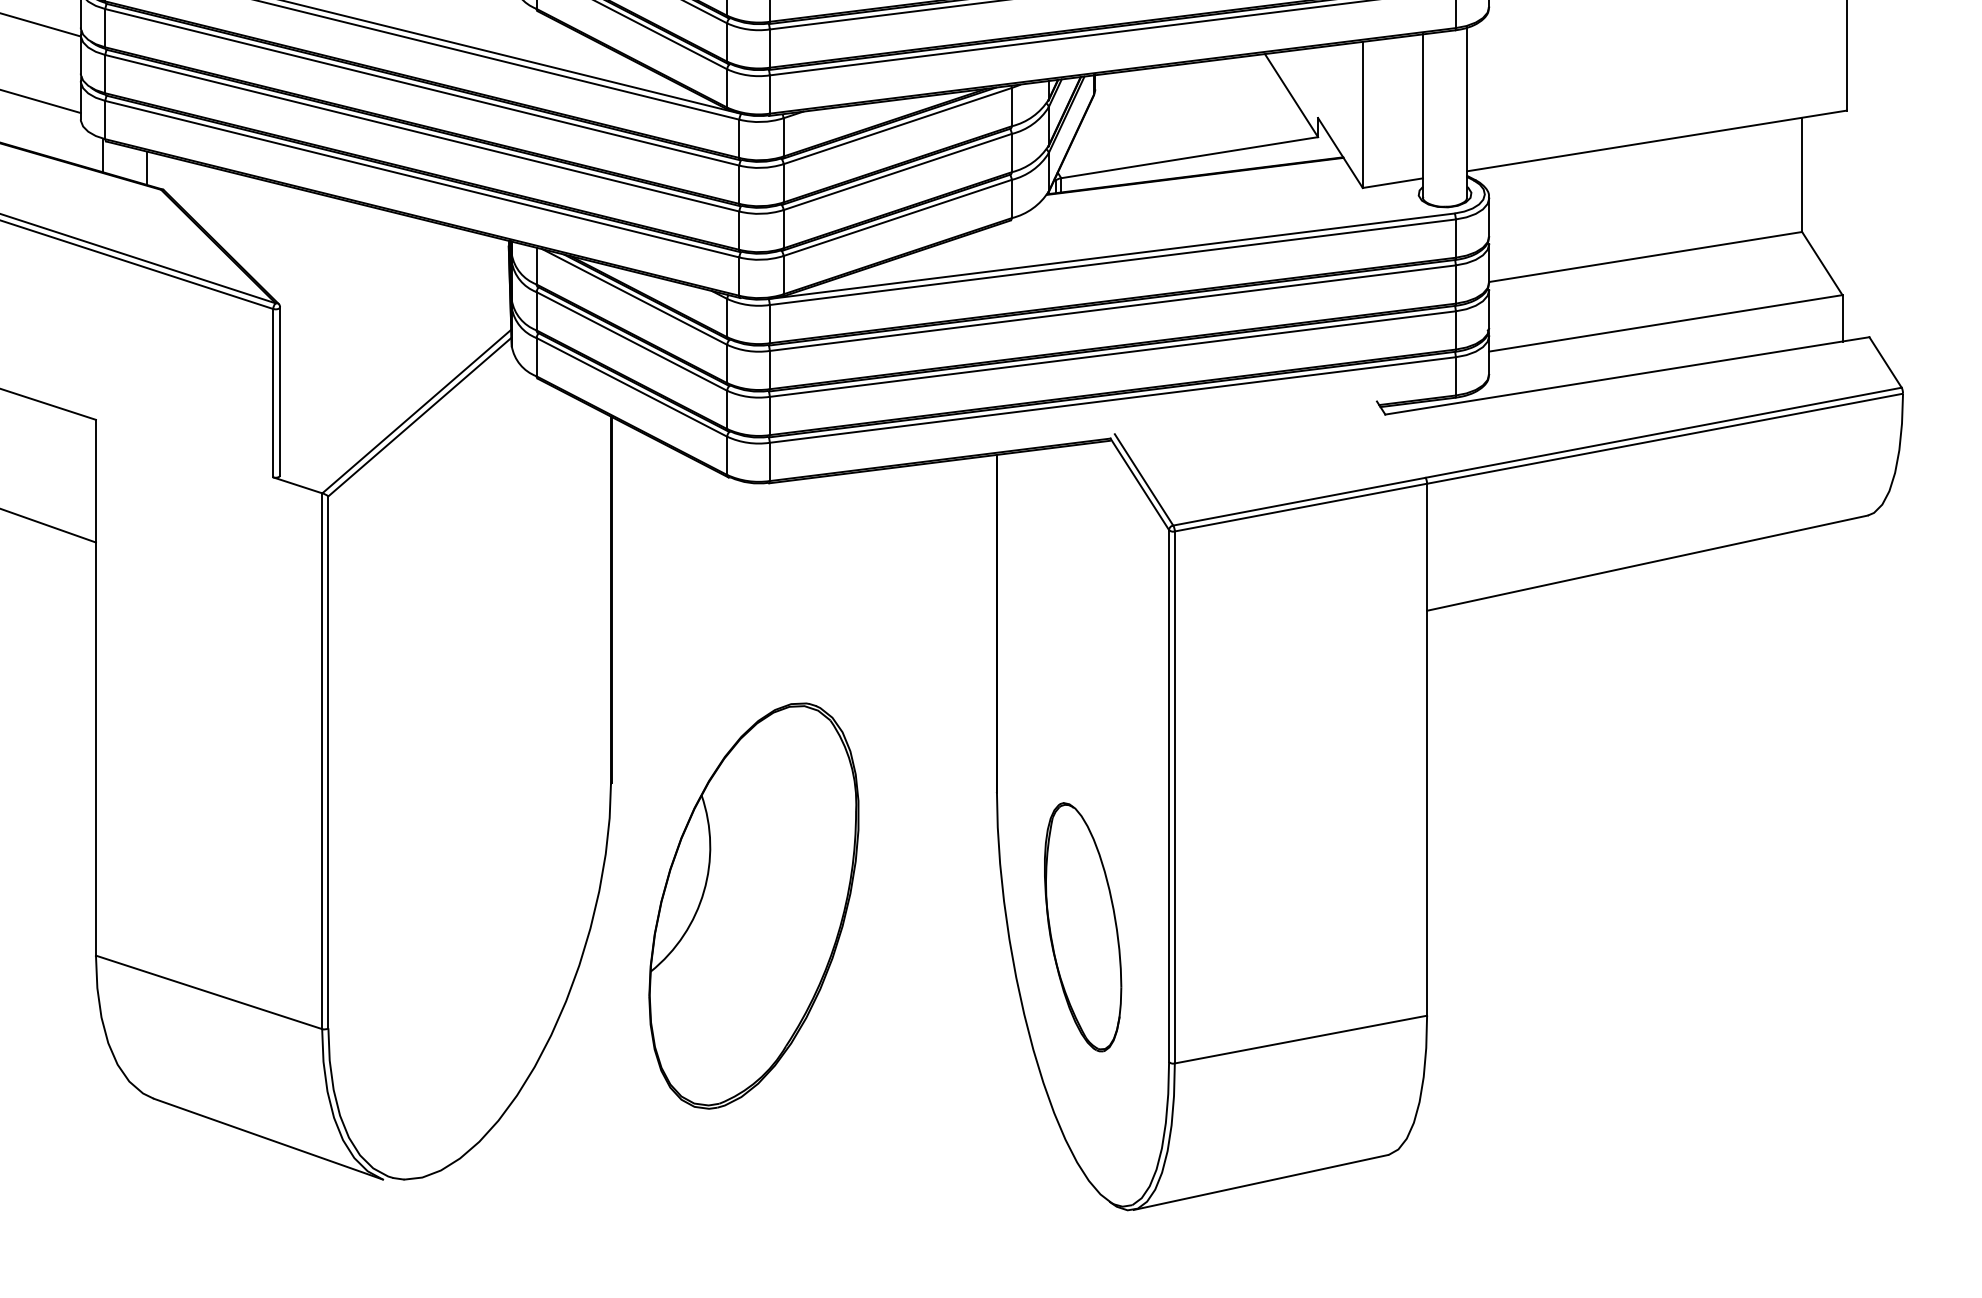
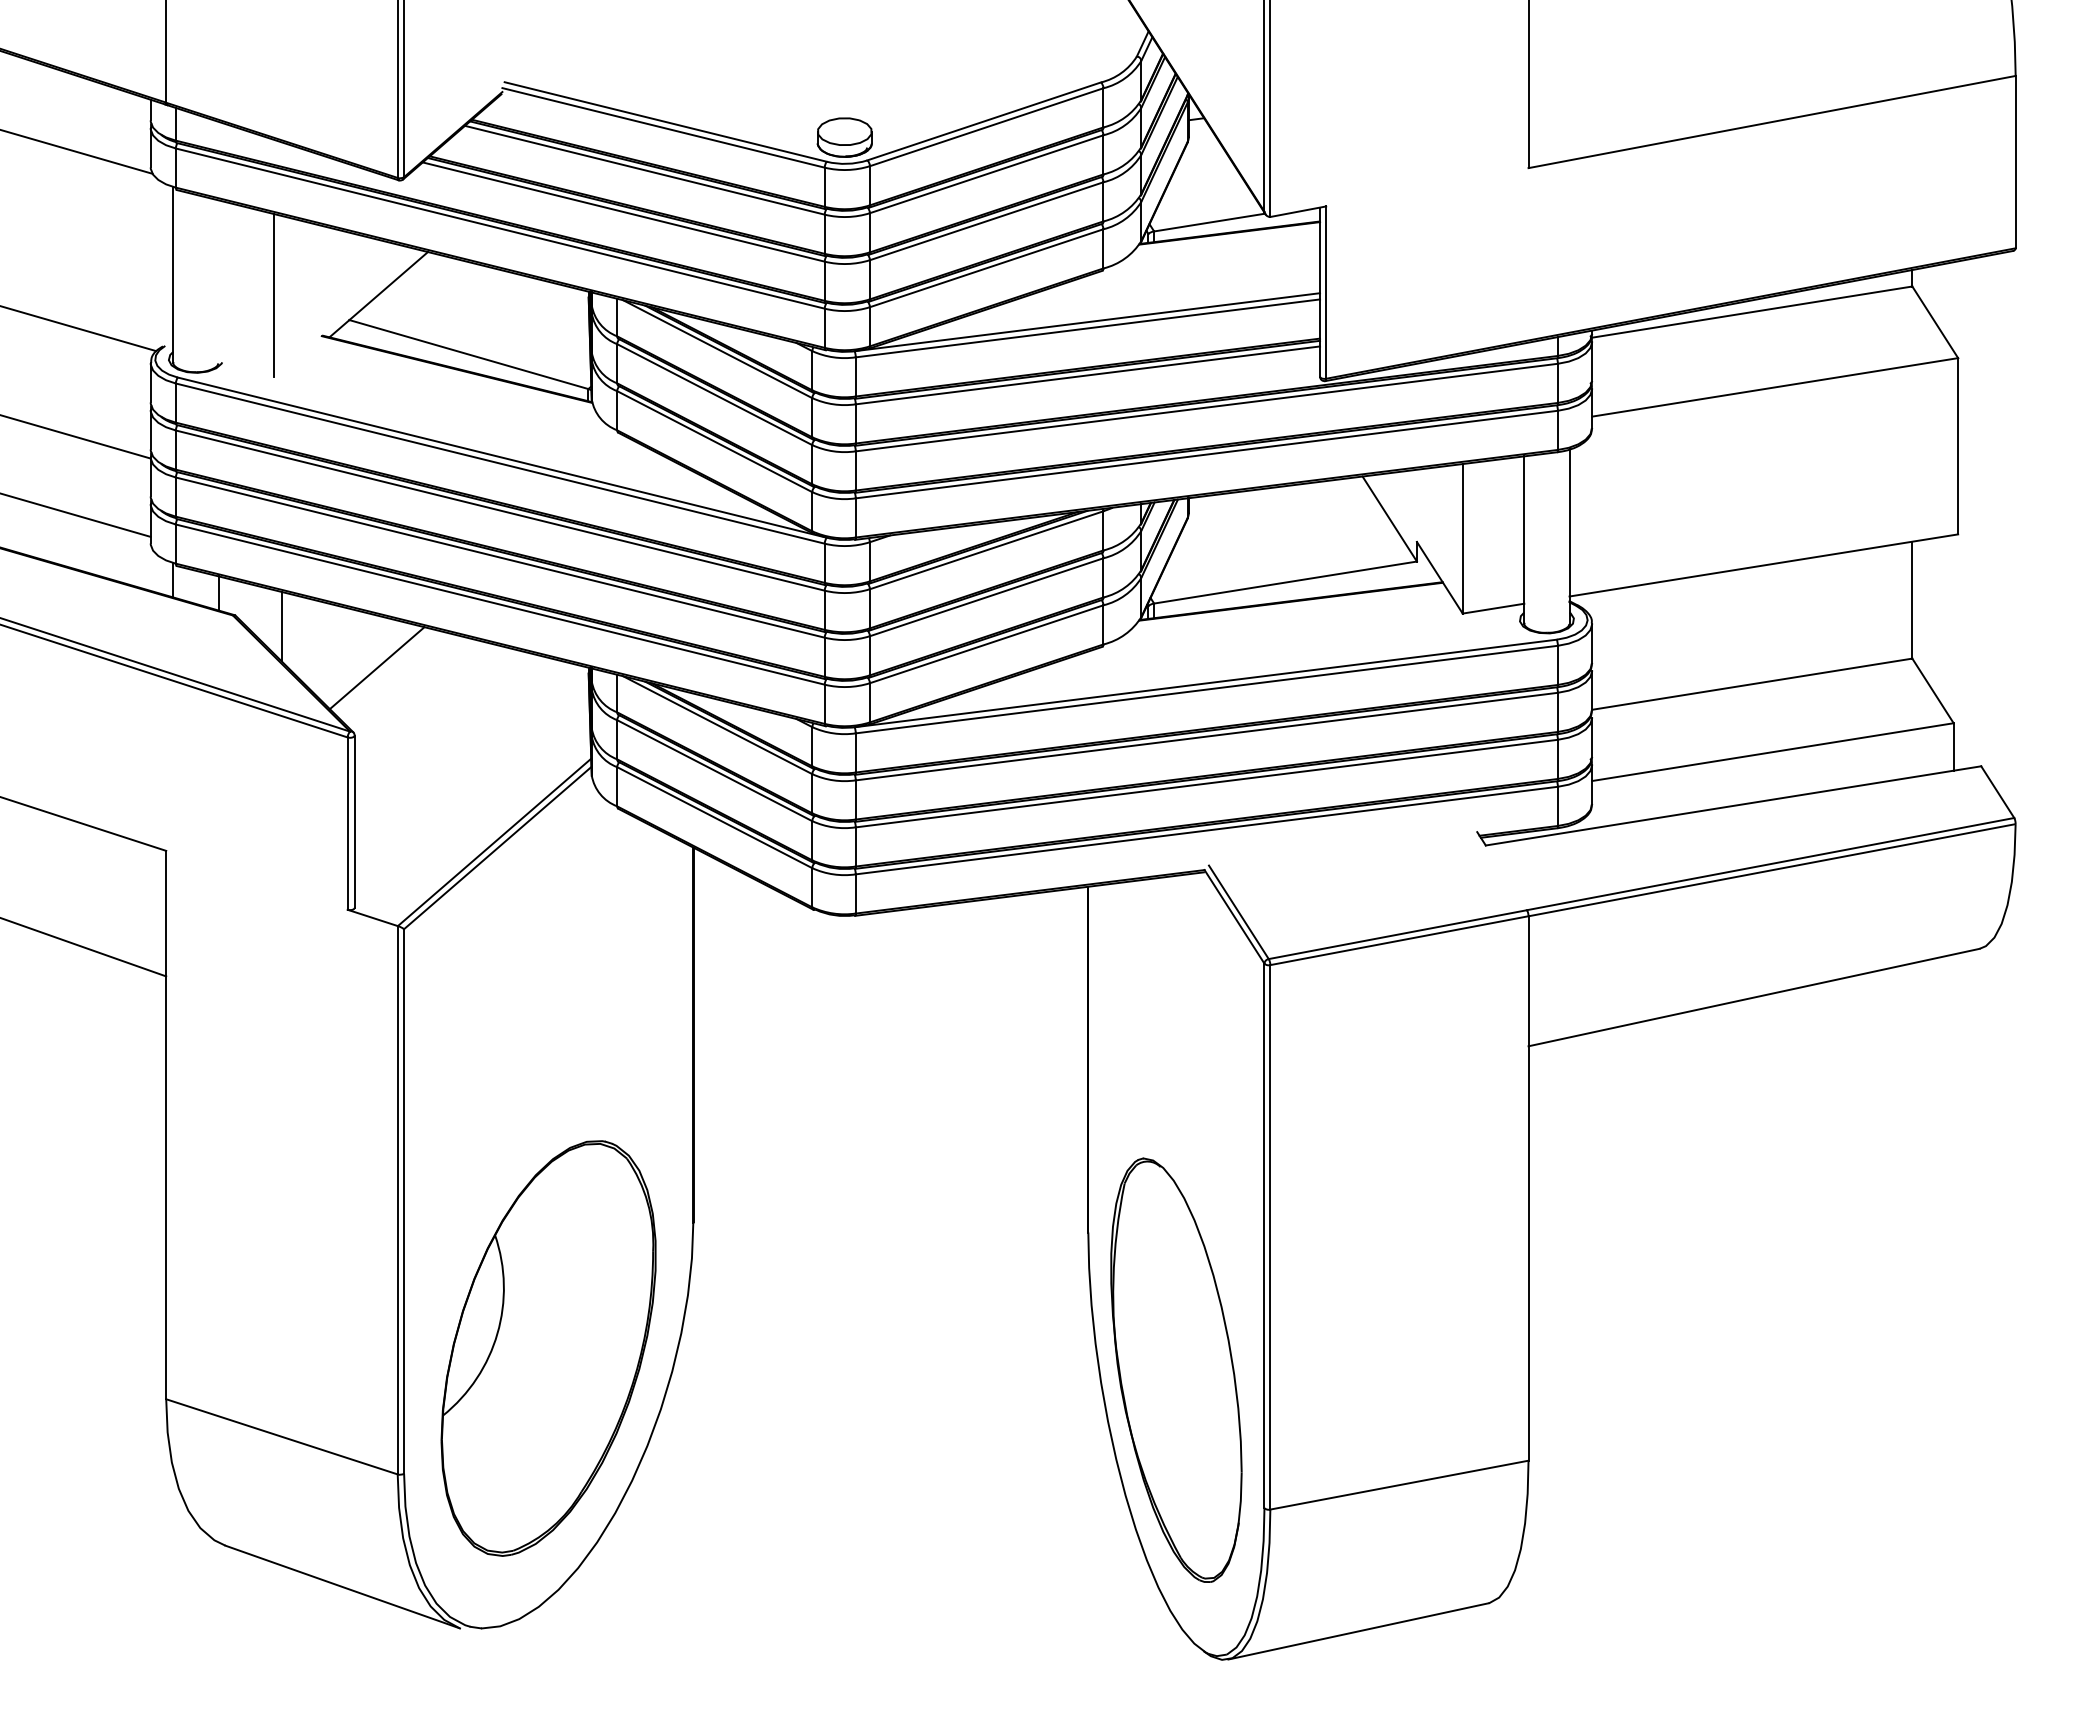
line: (208, 200) -> (281, 626), added
line: (301, 241) -> (376, 668), added
part: (753, 906) -> (548, 1348), moved
part: (1083, 926) -> (1176, 1369), size x1.67

